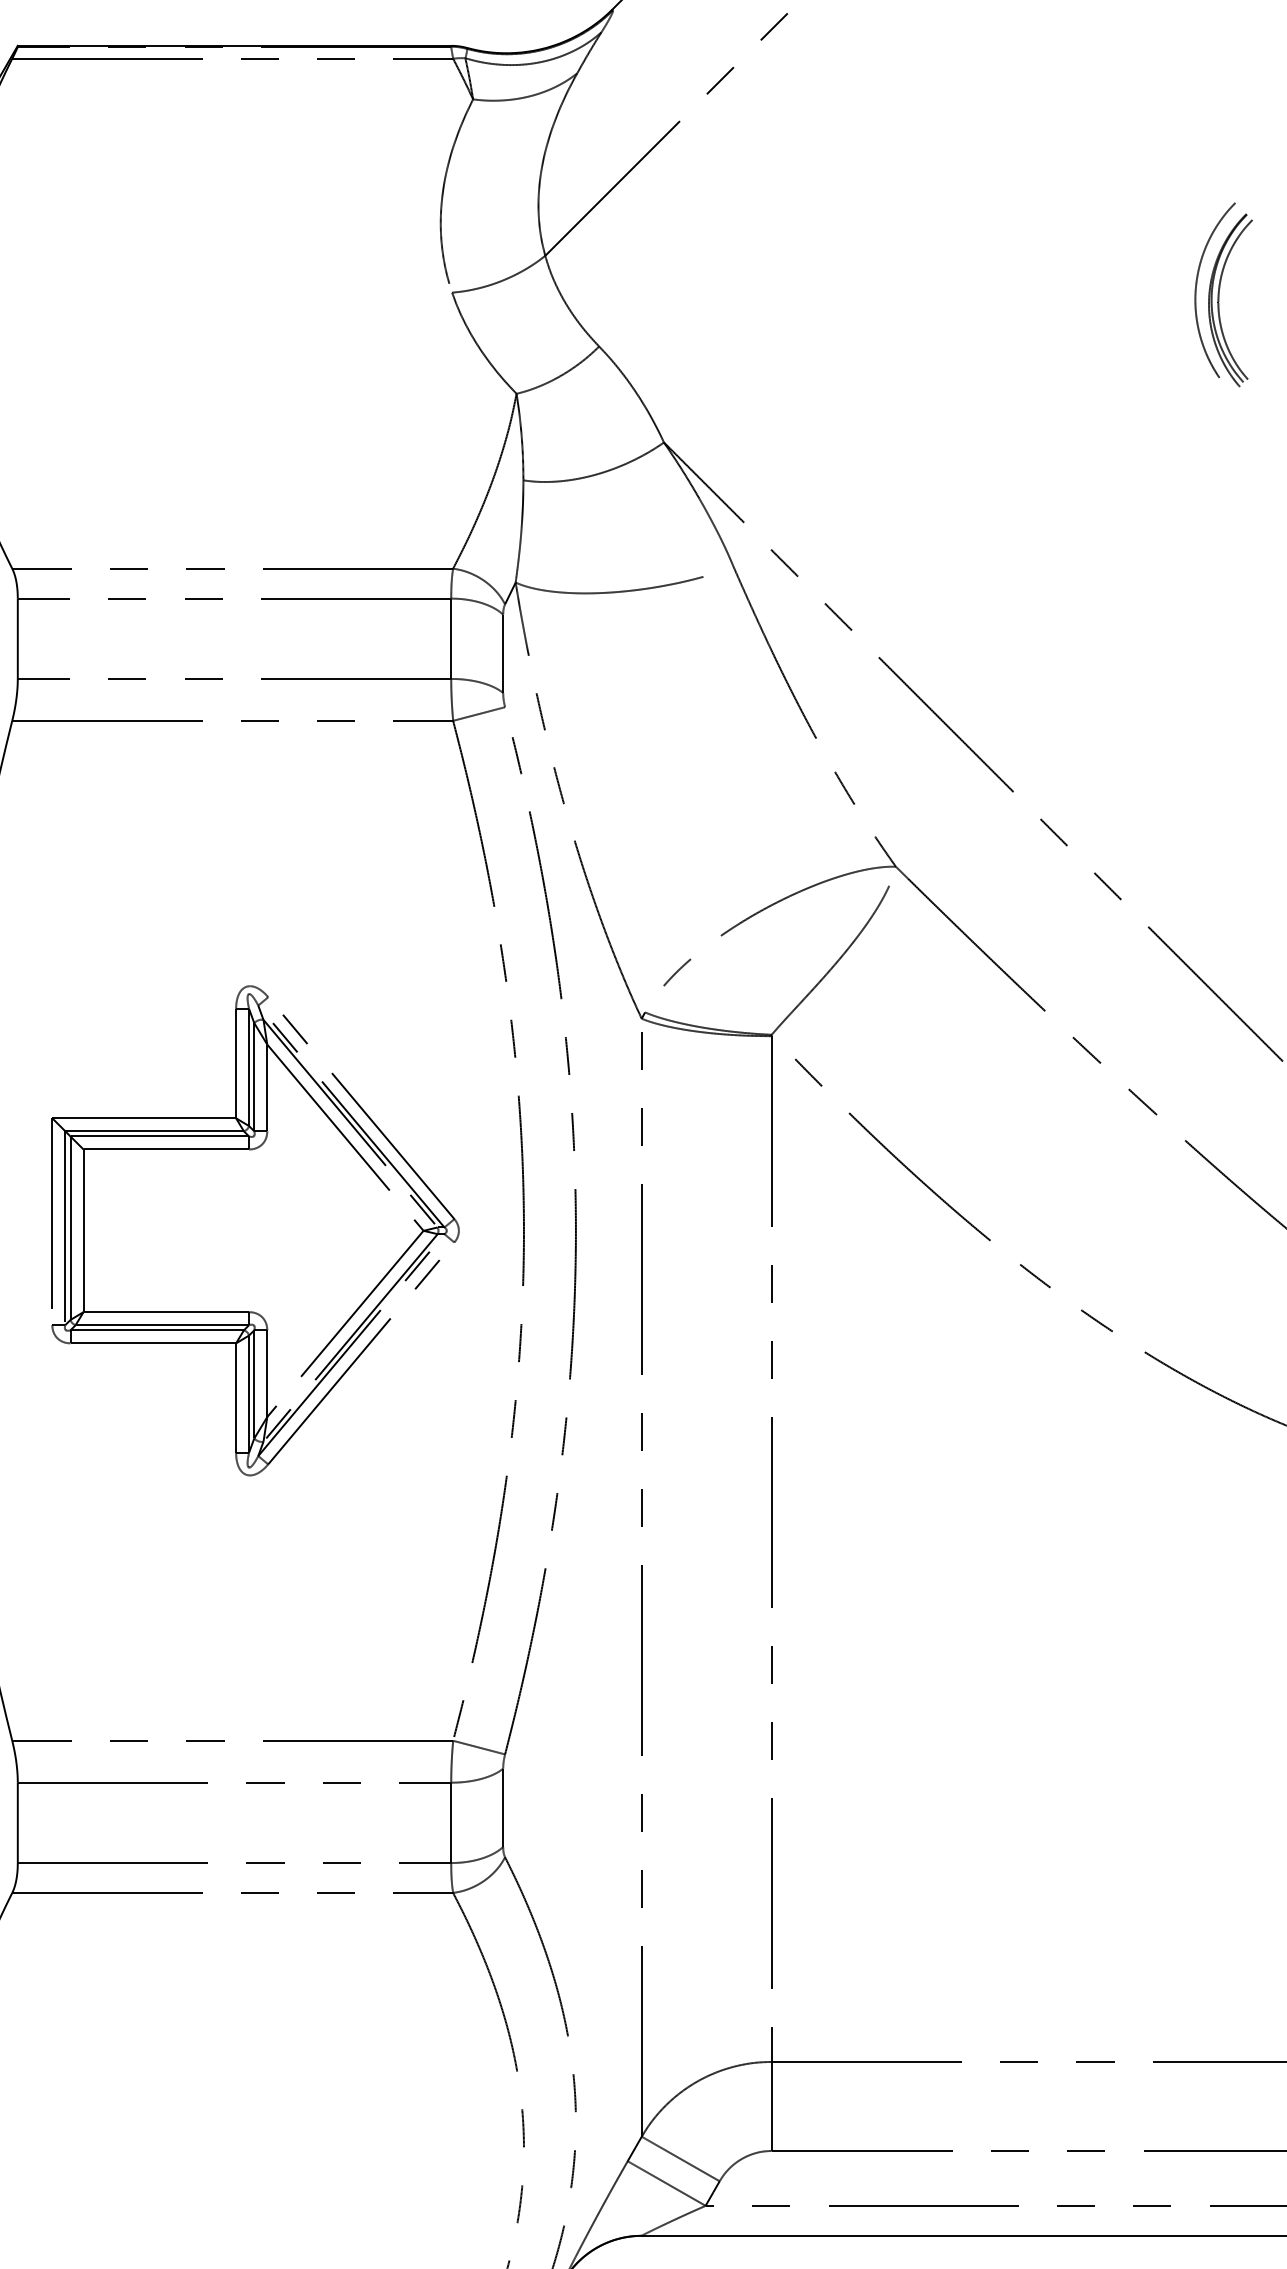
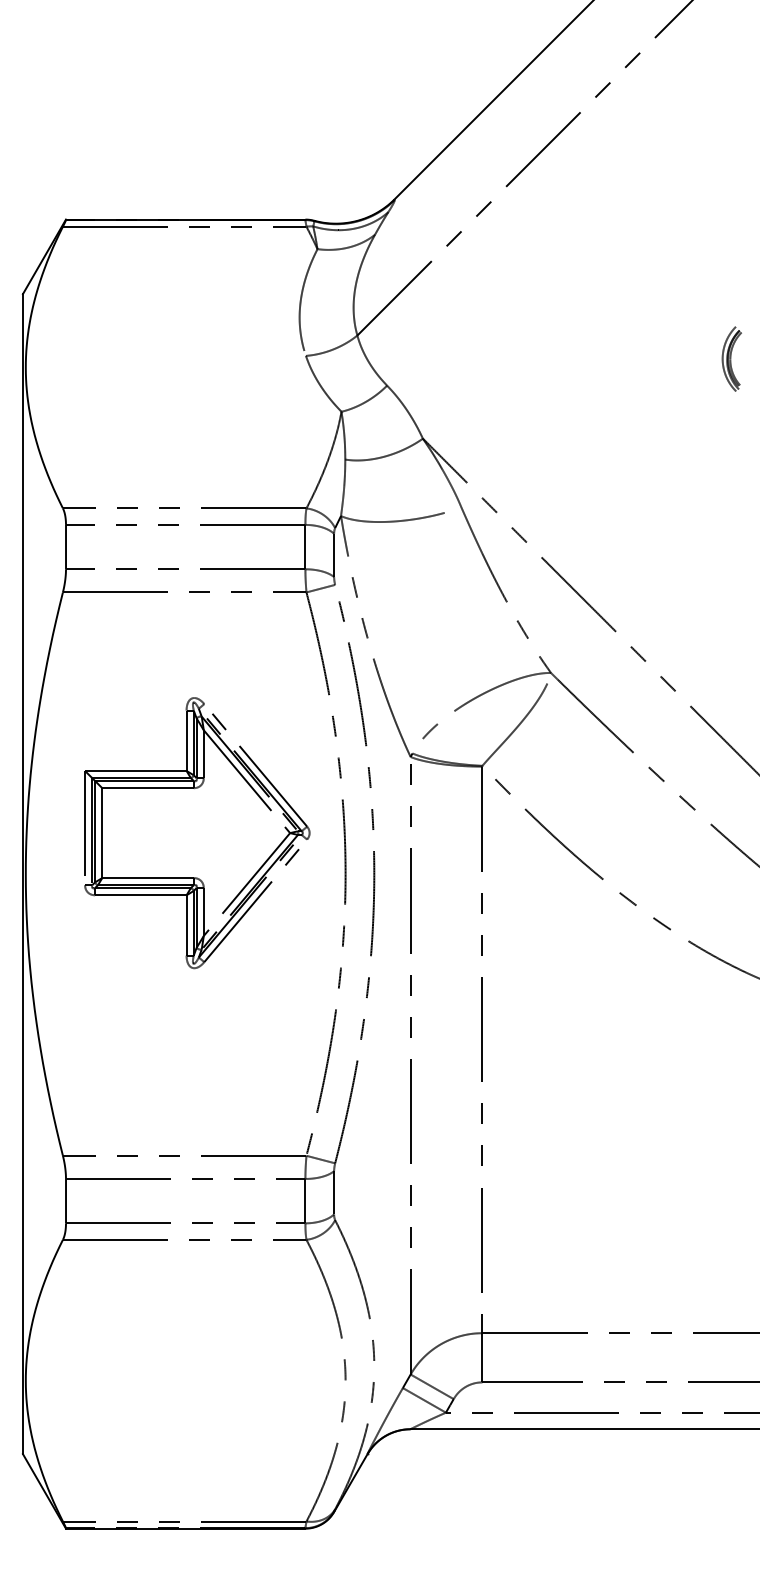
part: (1222, 295) -> (731, 357), size x0.6
part: (255, 1231) -> (197, 833), moved

